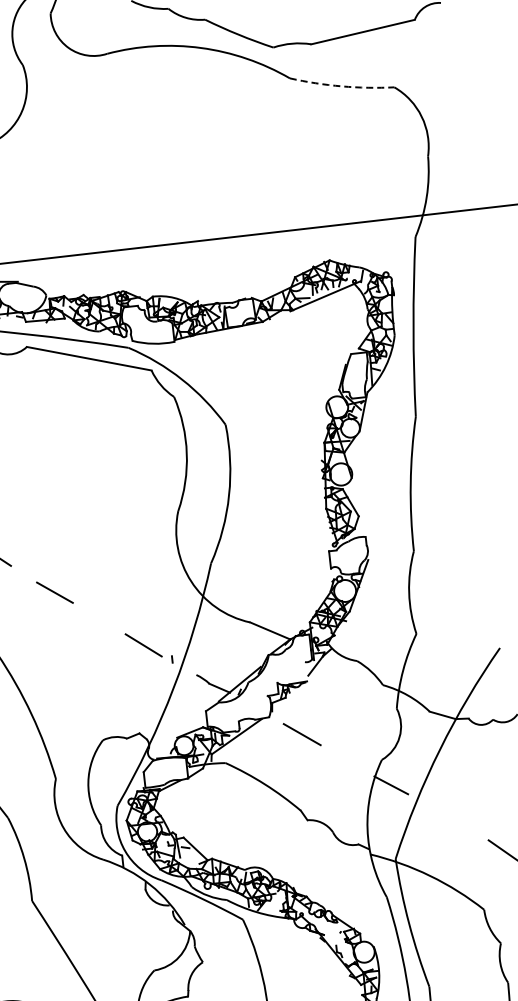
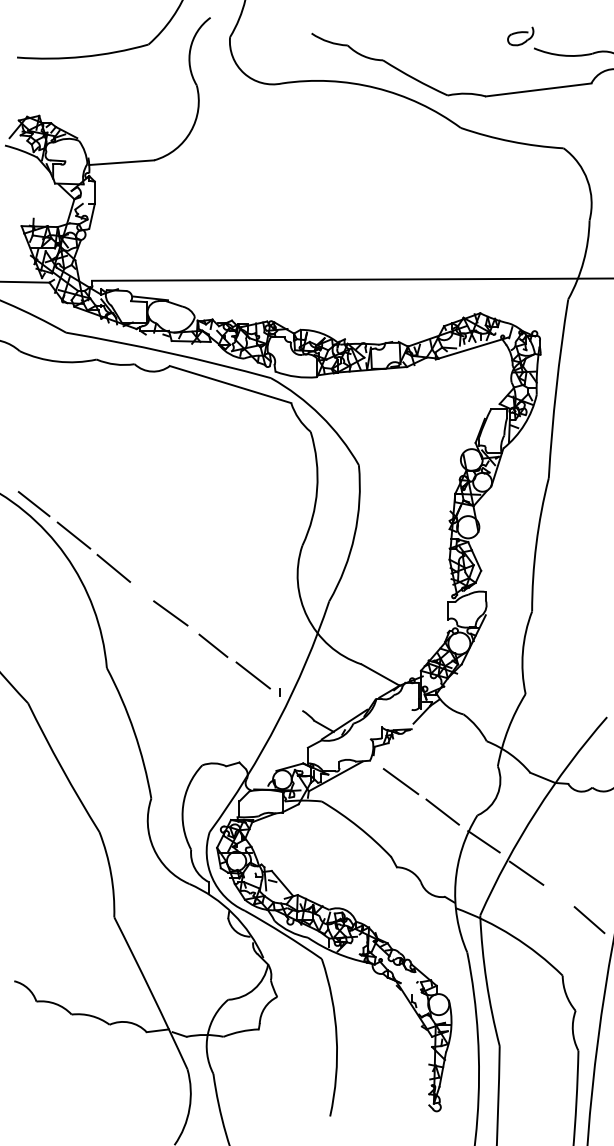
arc: (341, 86) -> (511, 141), dashed -> solid
line: (100, 619) -> (213, 645), added
line: (346, 759) -> (442, 811), added
line: (436, 811) -> (526, 872), added

